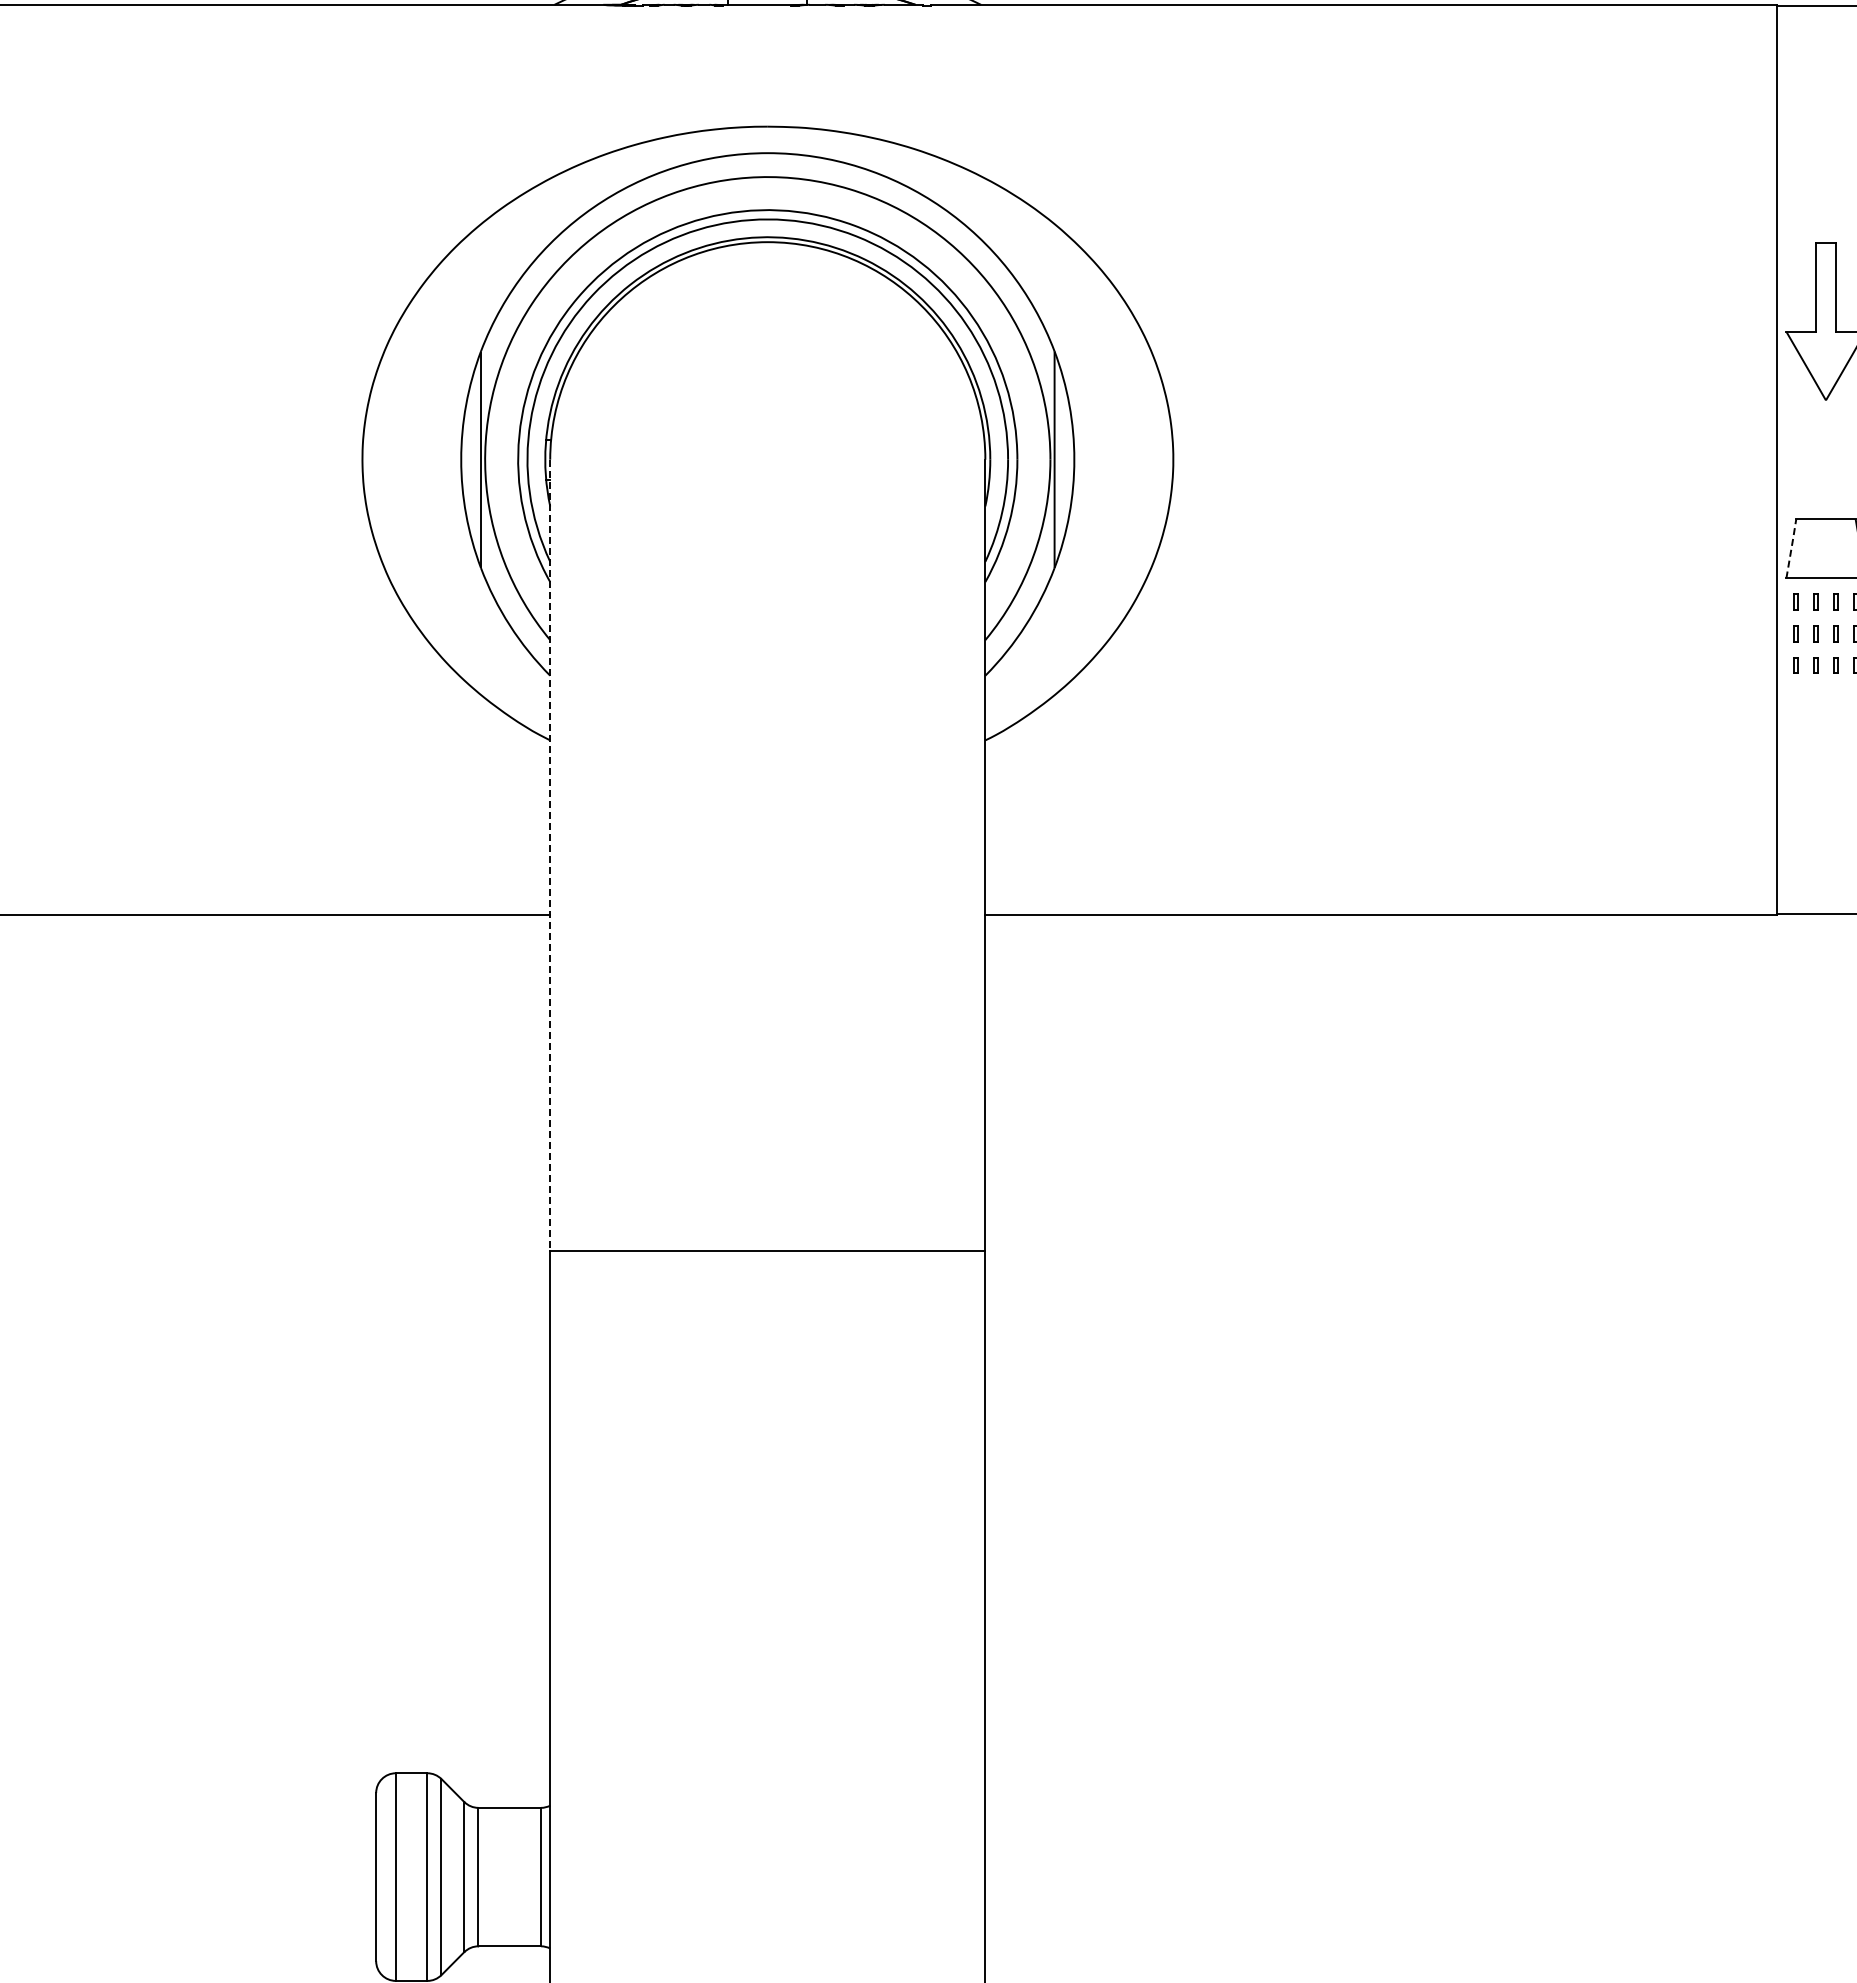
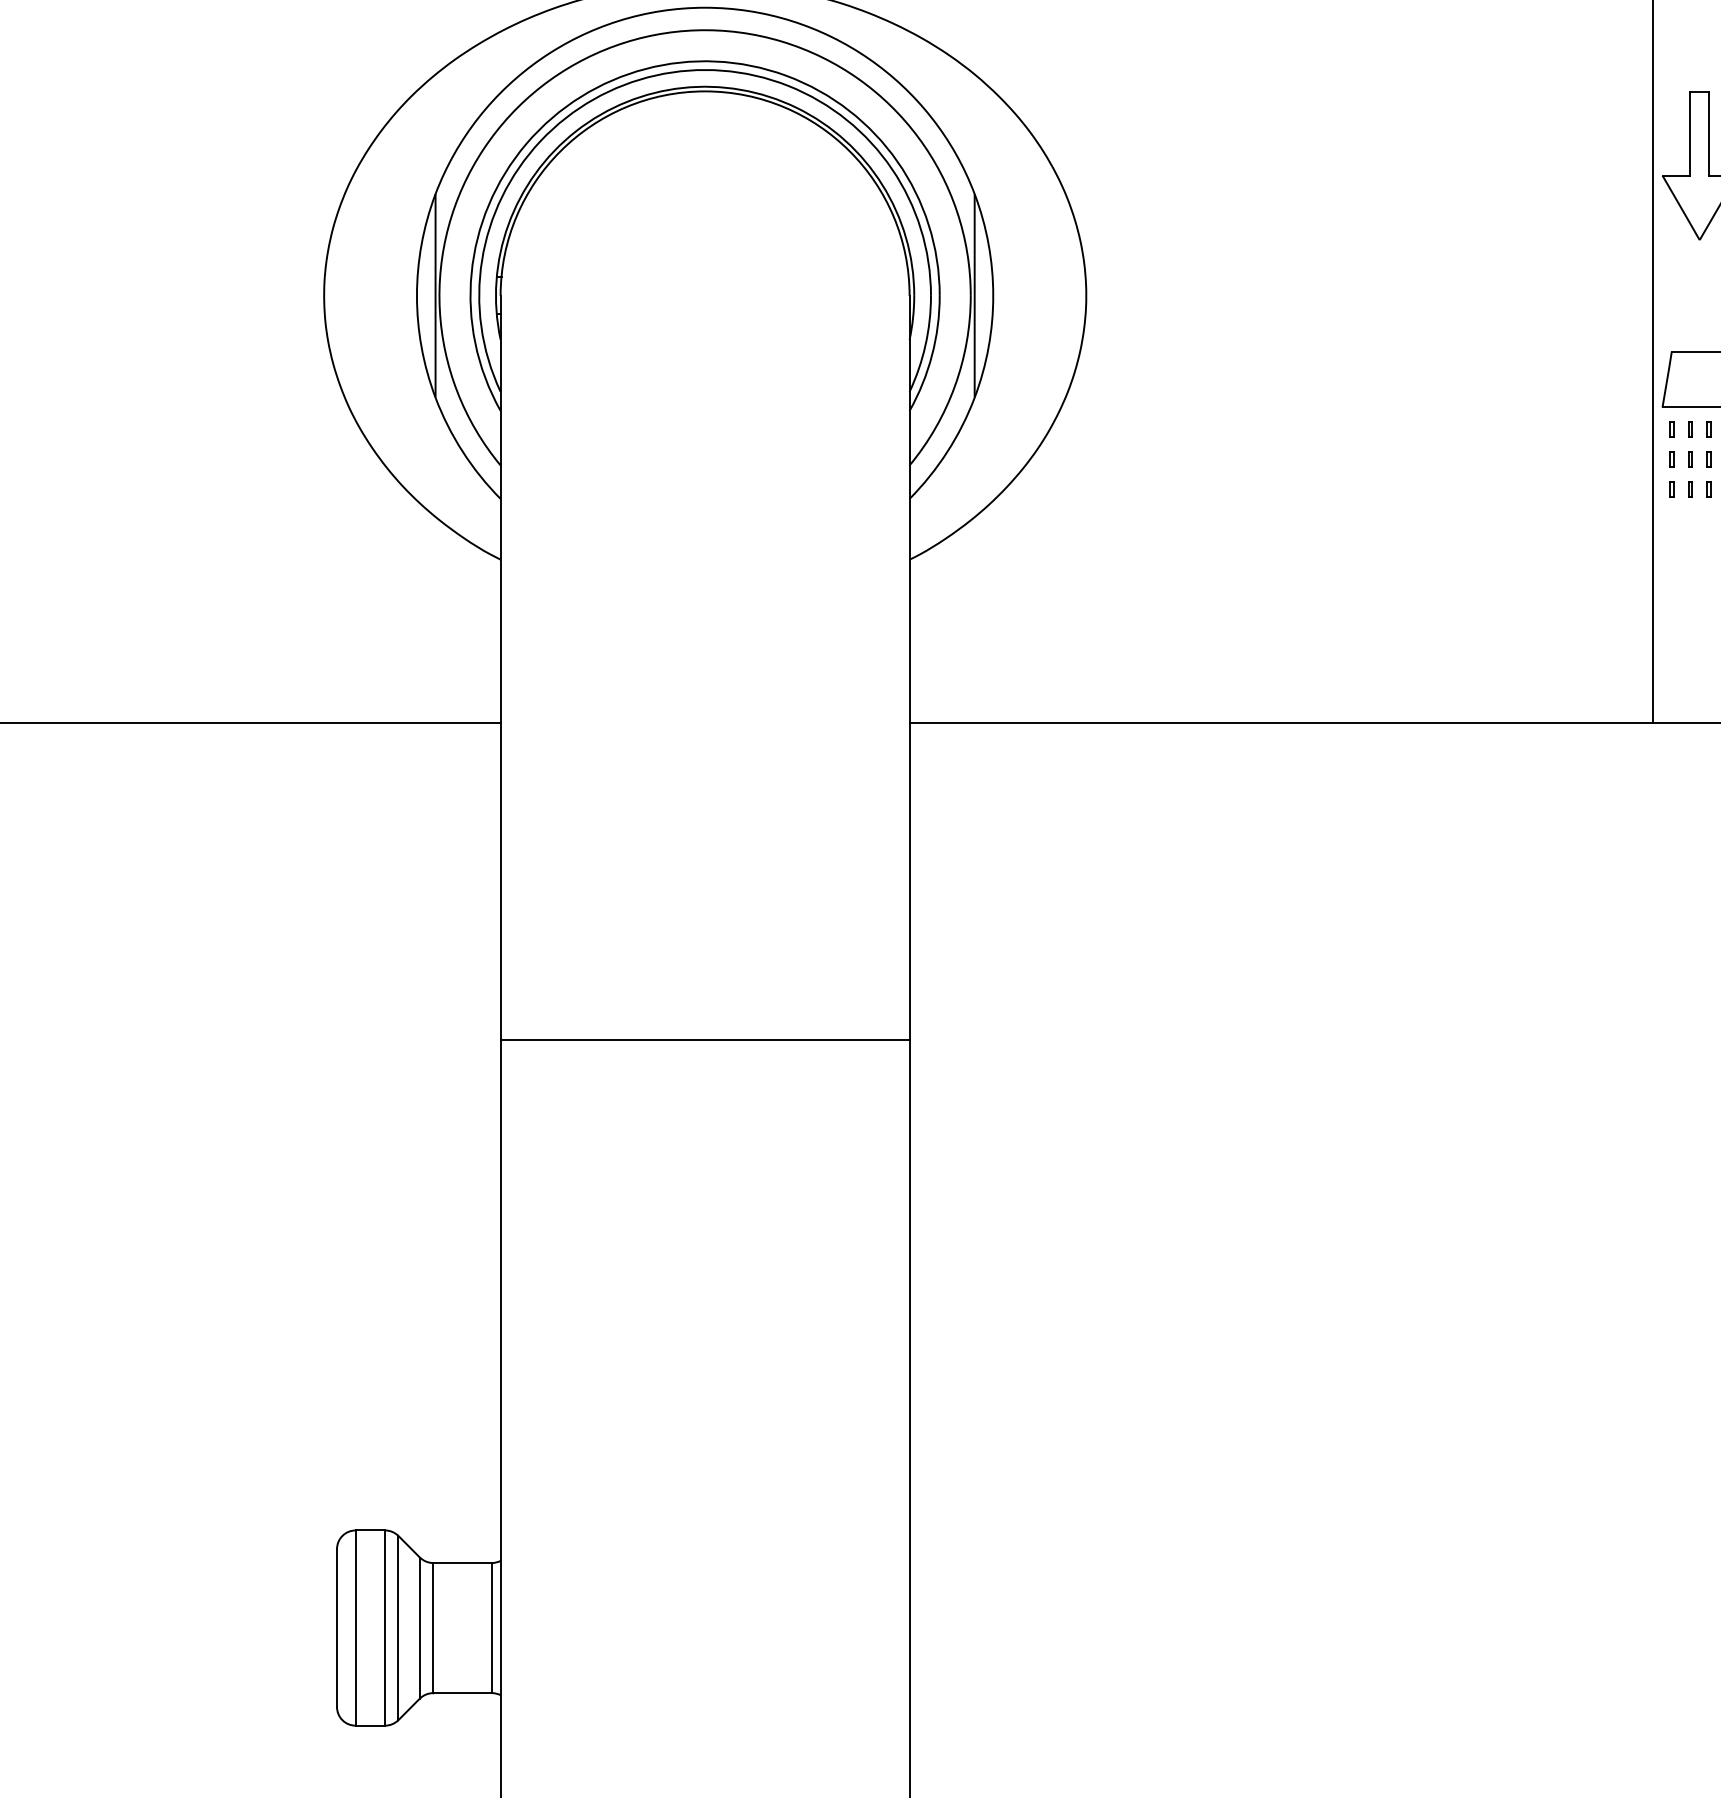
line: (1791, 548) -> (1667, 379), dashed -> solid
line: (550, 855) -> (500, 667), dashed -> solid

